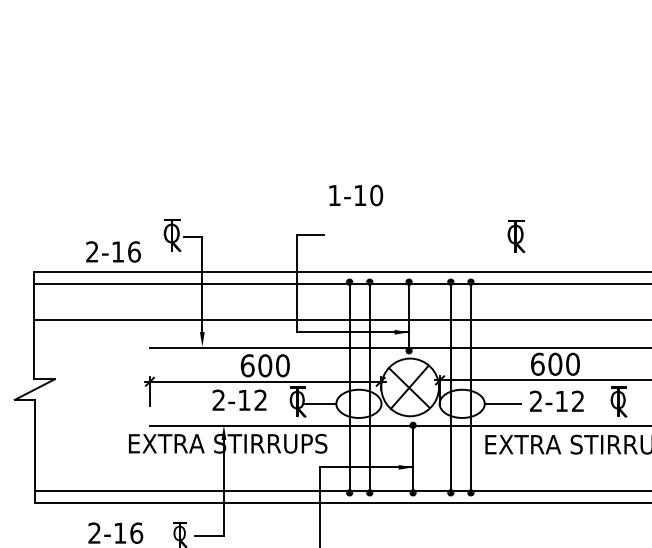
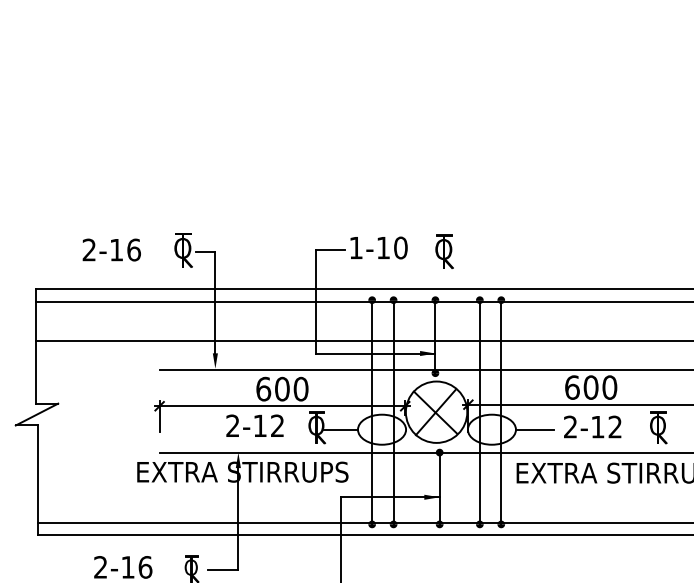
text: (355, 195) -> (378, 247), moved
part: (516, 236) -> (444, 251), moved
text: (113, 251) -> (111, 249), moved

